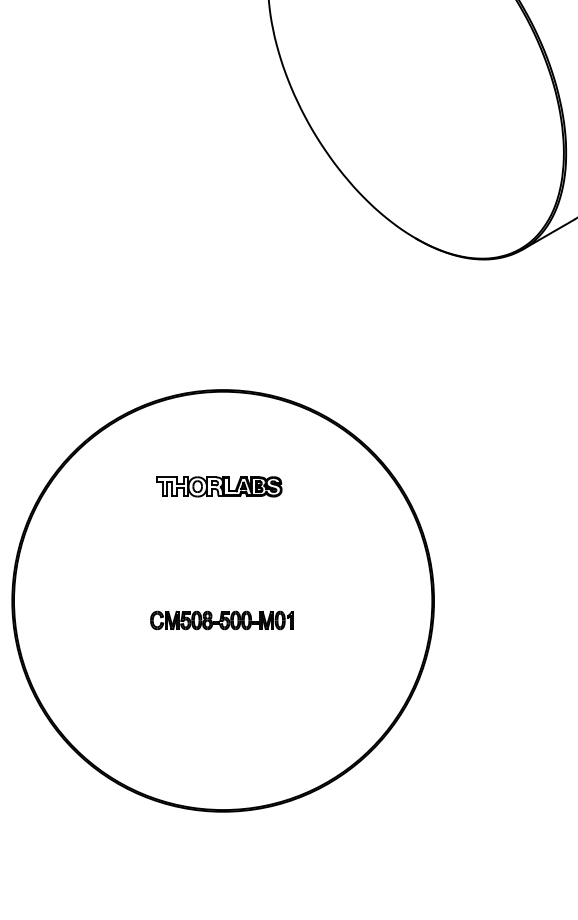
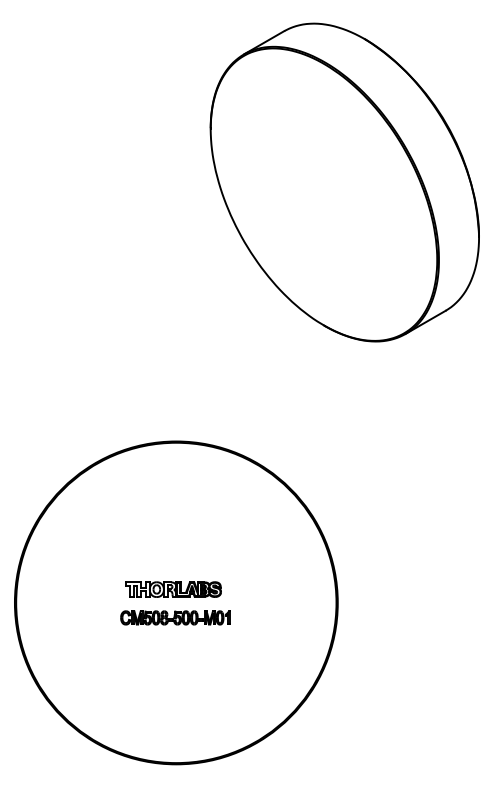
part: (219, 486) -> (173, 589), moved

